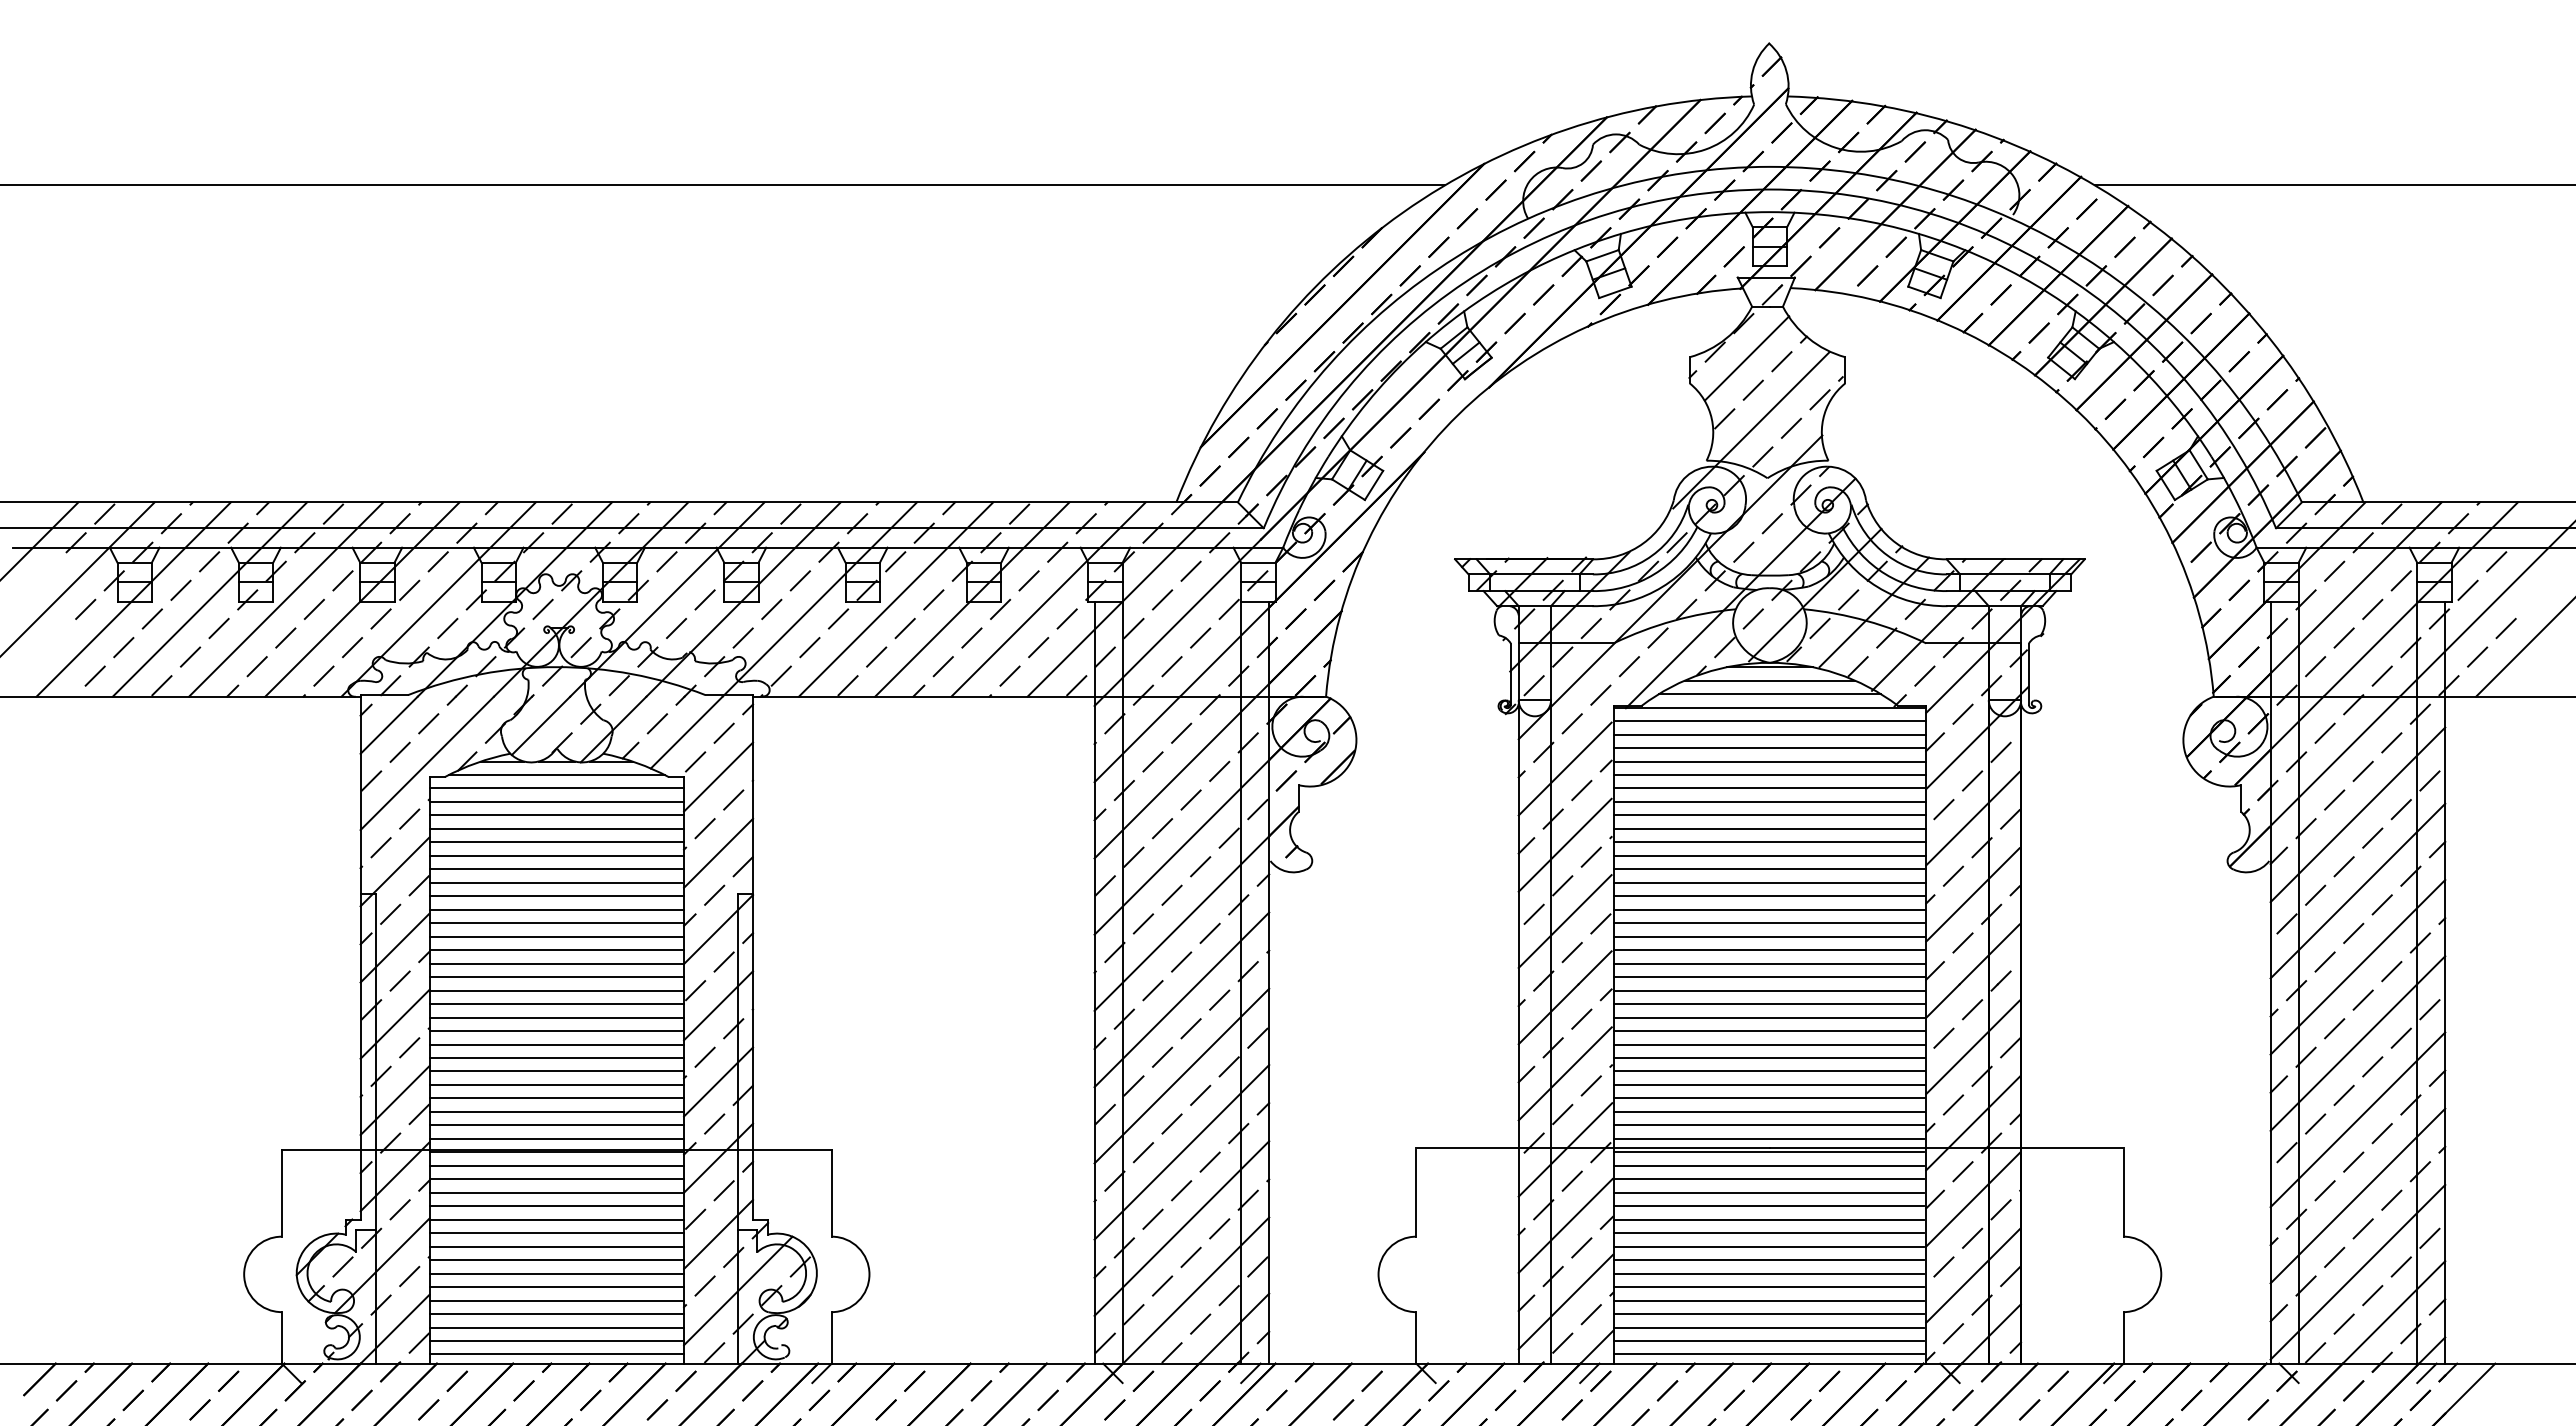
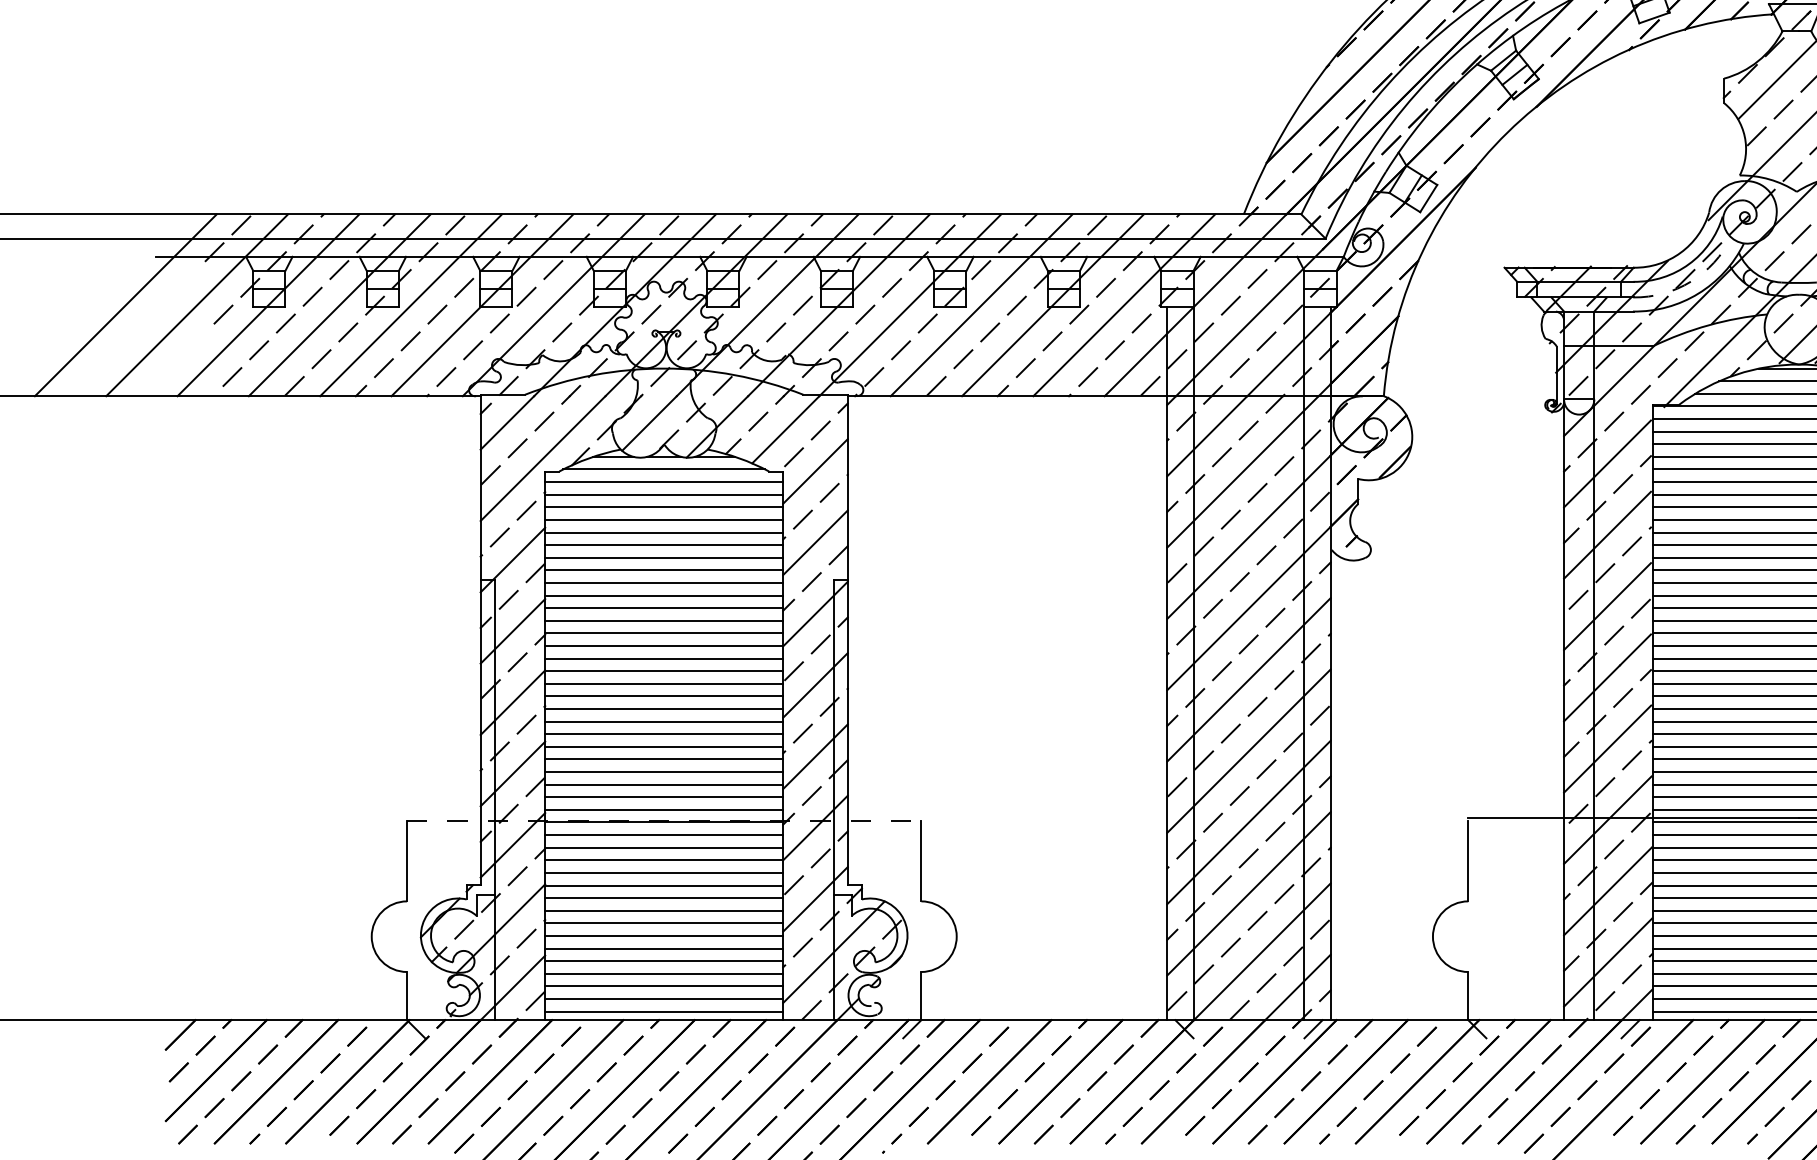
arc: (1654, 574) -> (1691, 281), solid -> dashed
line: (556, 1150) -> (663, 820), solid -> dashed

